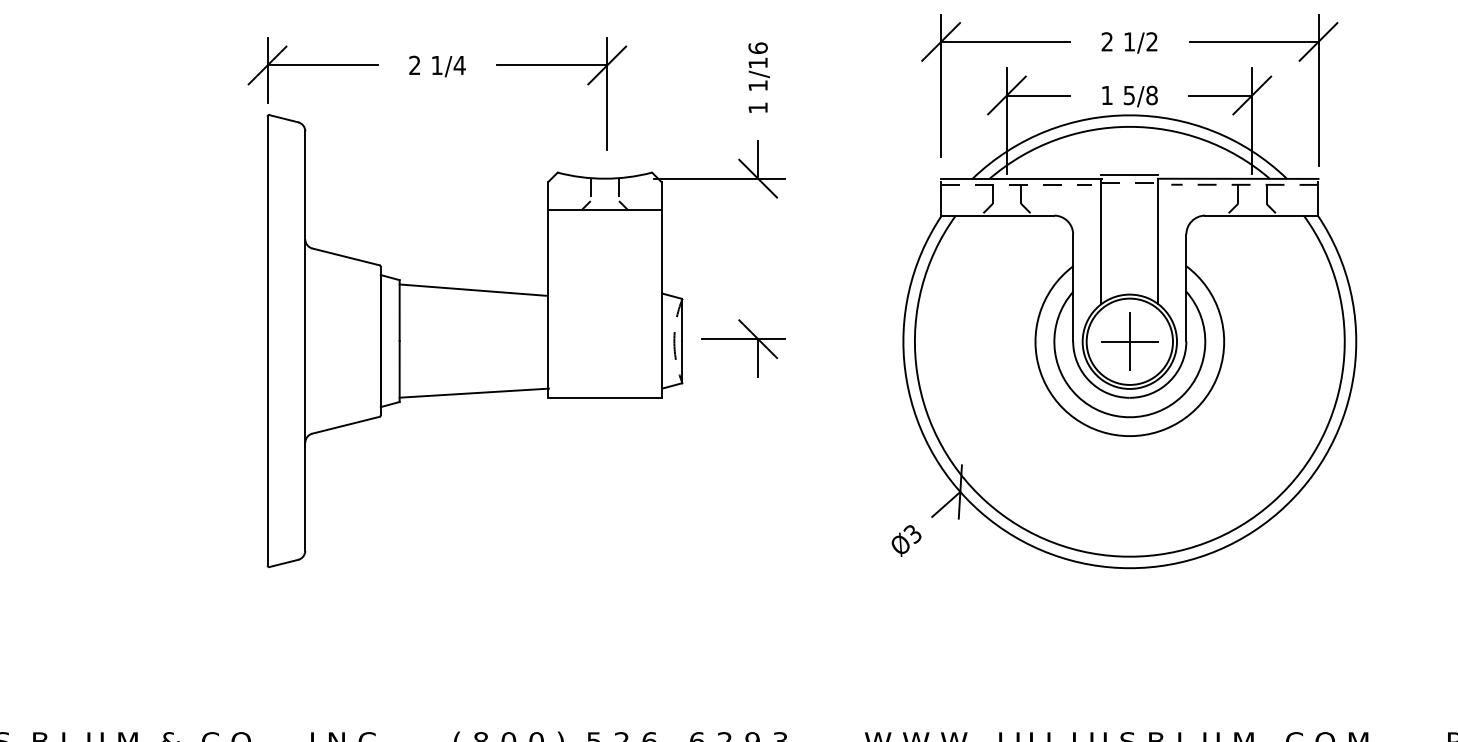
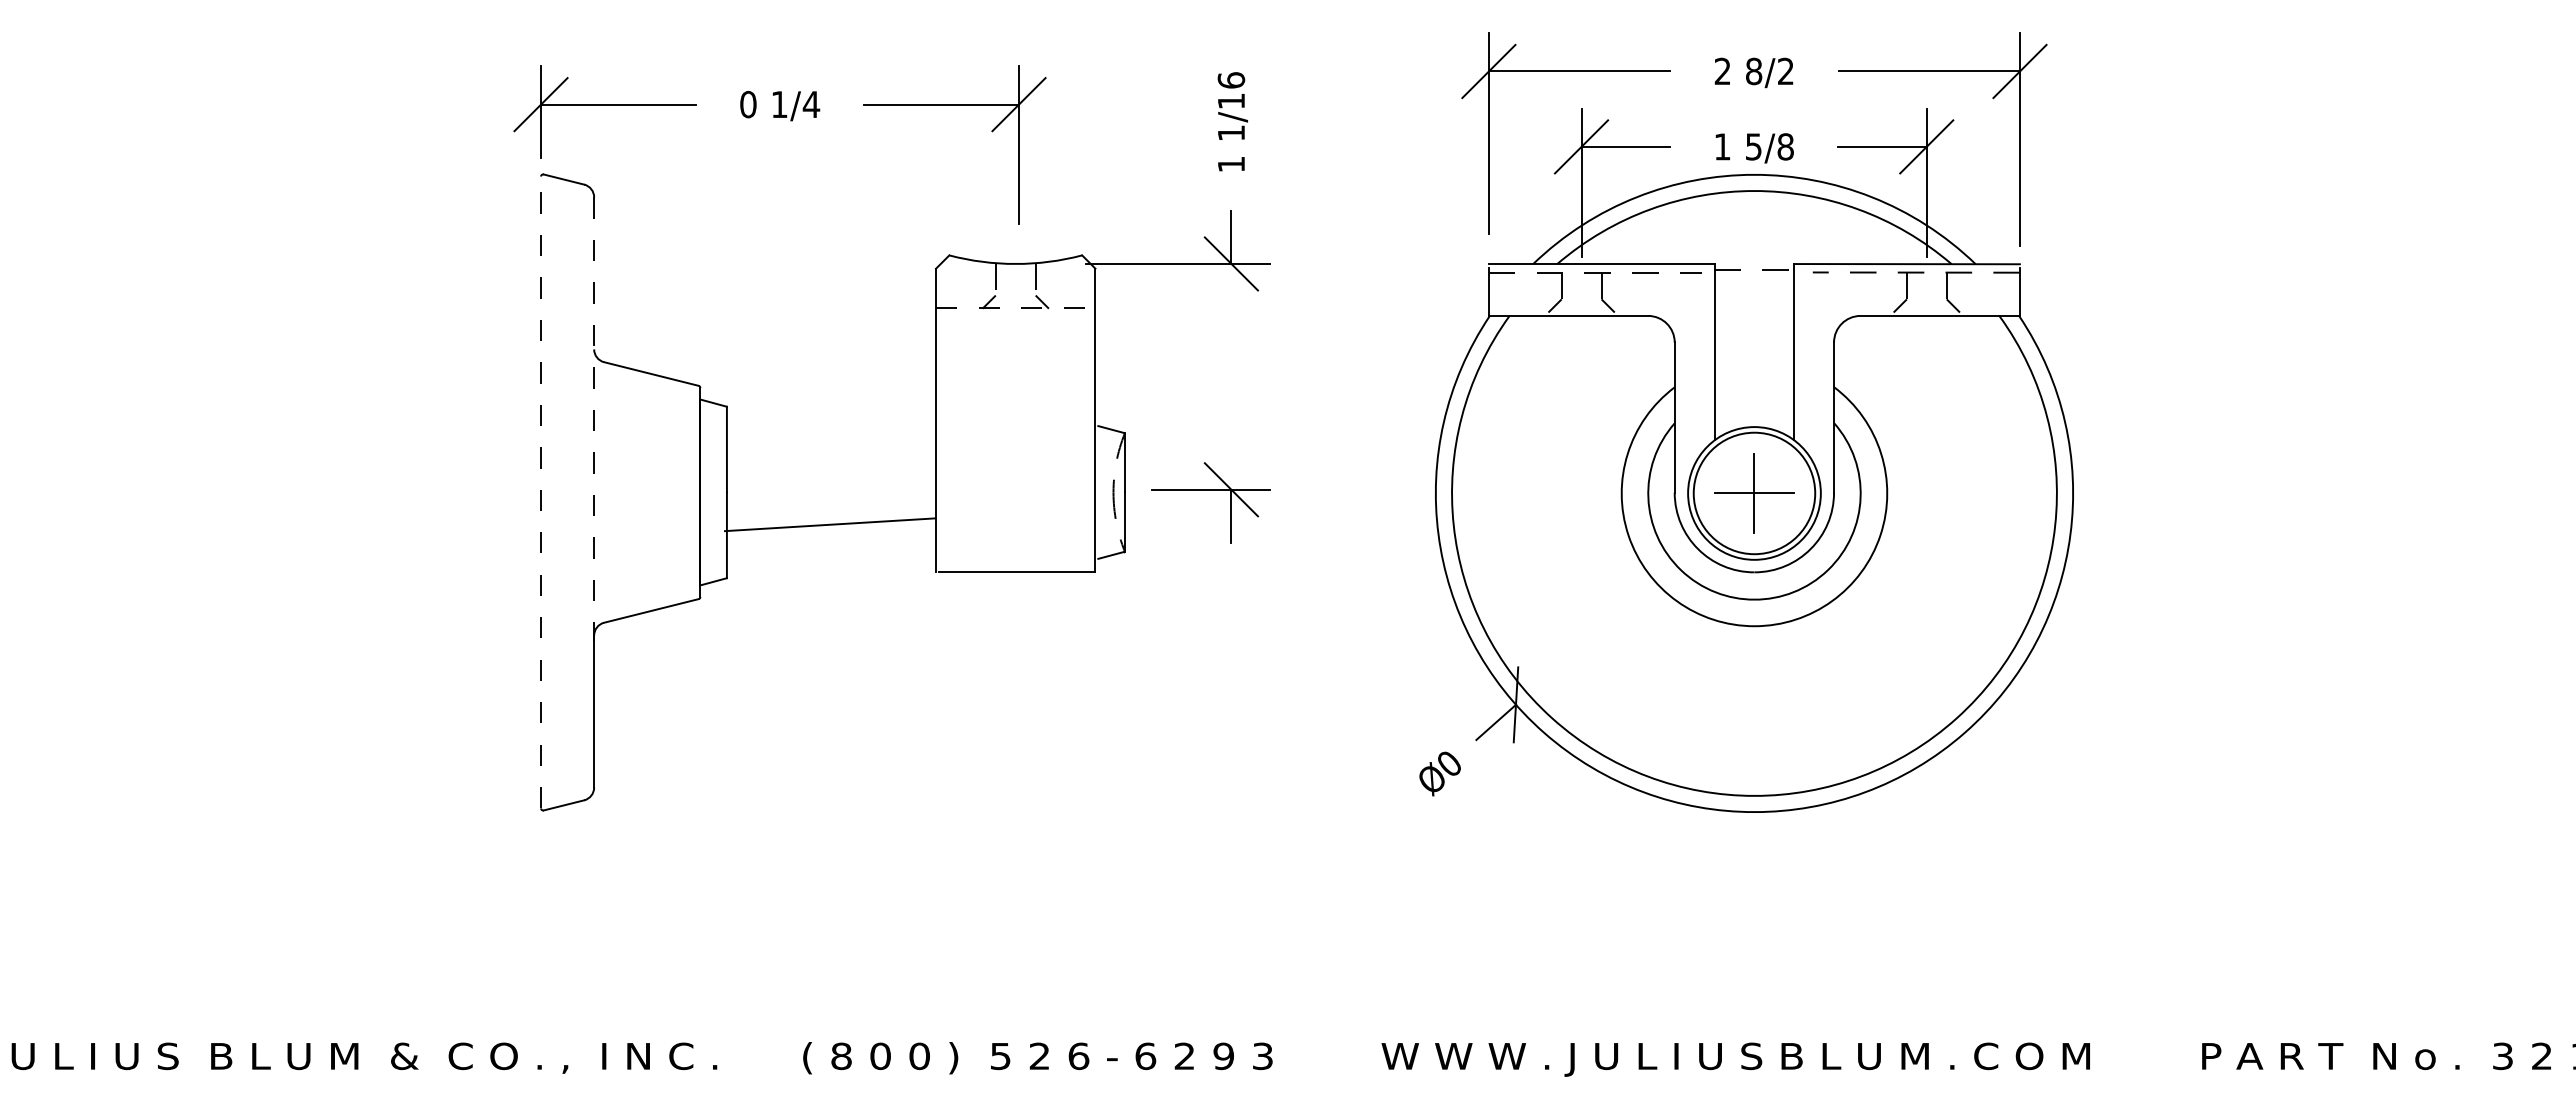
text: (1129, 41) -> (1754, 71), 1/2 -> 8/2
text: (414, 65) -> (748, 104), 2 -> 0
line: (1129, 174) -> (1753, 258), removed
line: (604, 210) -> (1015, 308), solid -> dashed
line: (305, 289) -> (594, 419), solid -> dashed
line: (472, 289) -> (829, 420), removed
line: (267, 341) -> (541, 492), solid -> dashed
line: (473, 392) -> (829, 524), moved
text: (912, 534) -> (1448, 764), Ø3 -> Ø0

